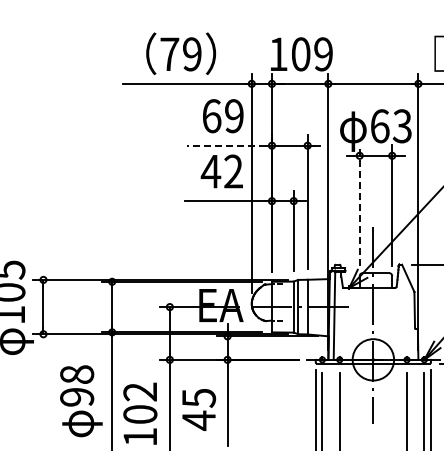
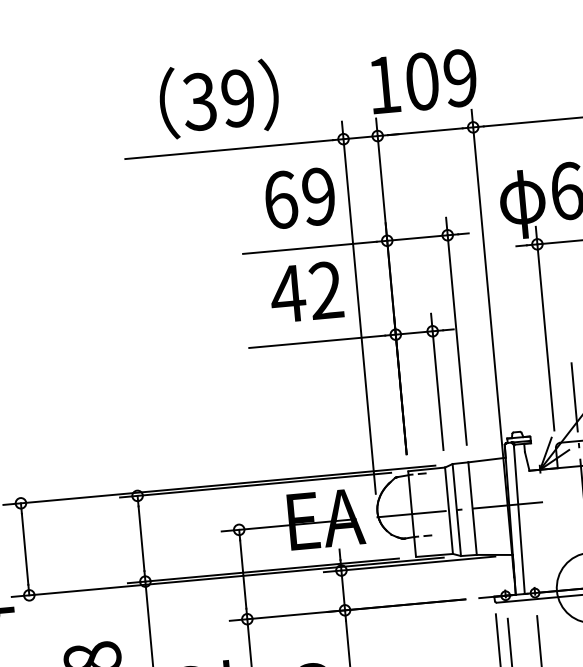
text: (169, 54) -> (199, 102), 79 -> 39
line: (225, 145) -> (308, 247), dashed -> solid
line: (359, 205) -> (544, 328), dashed -> solid

